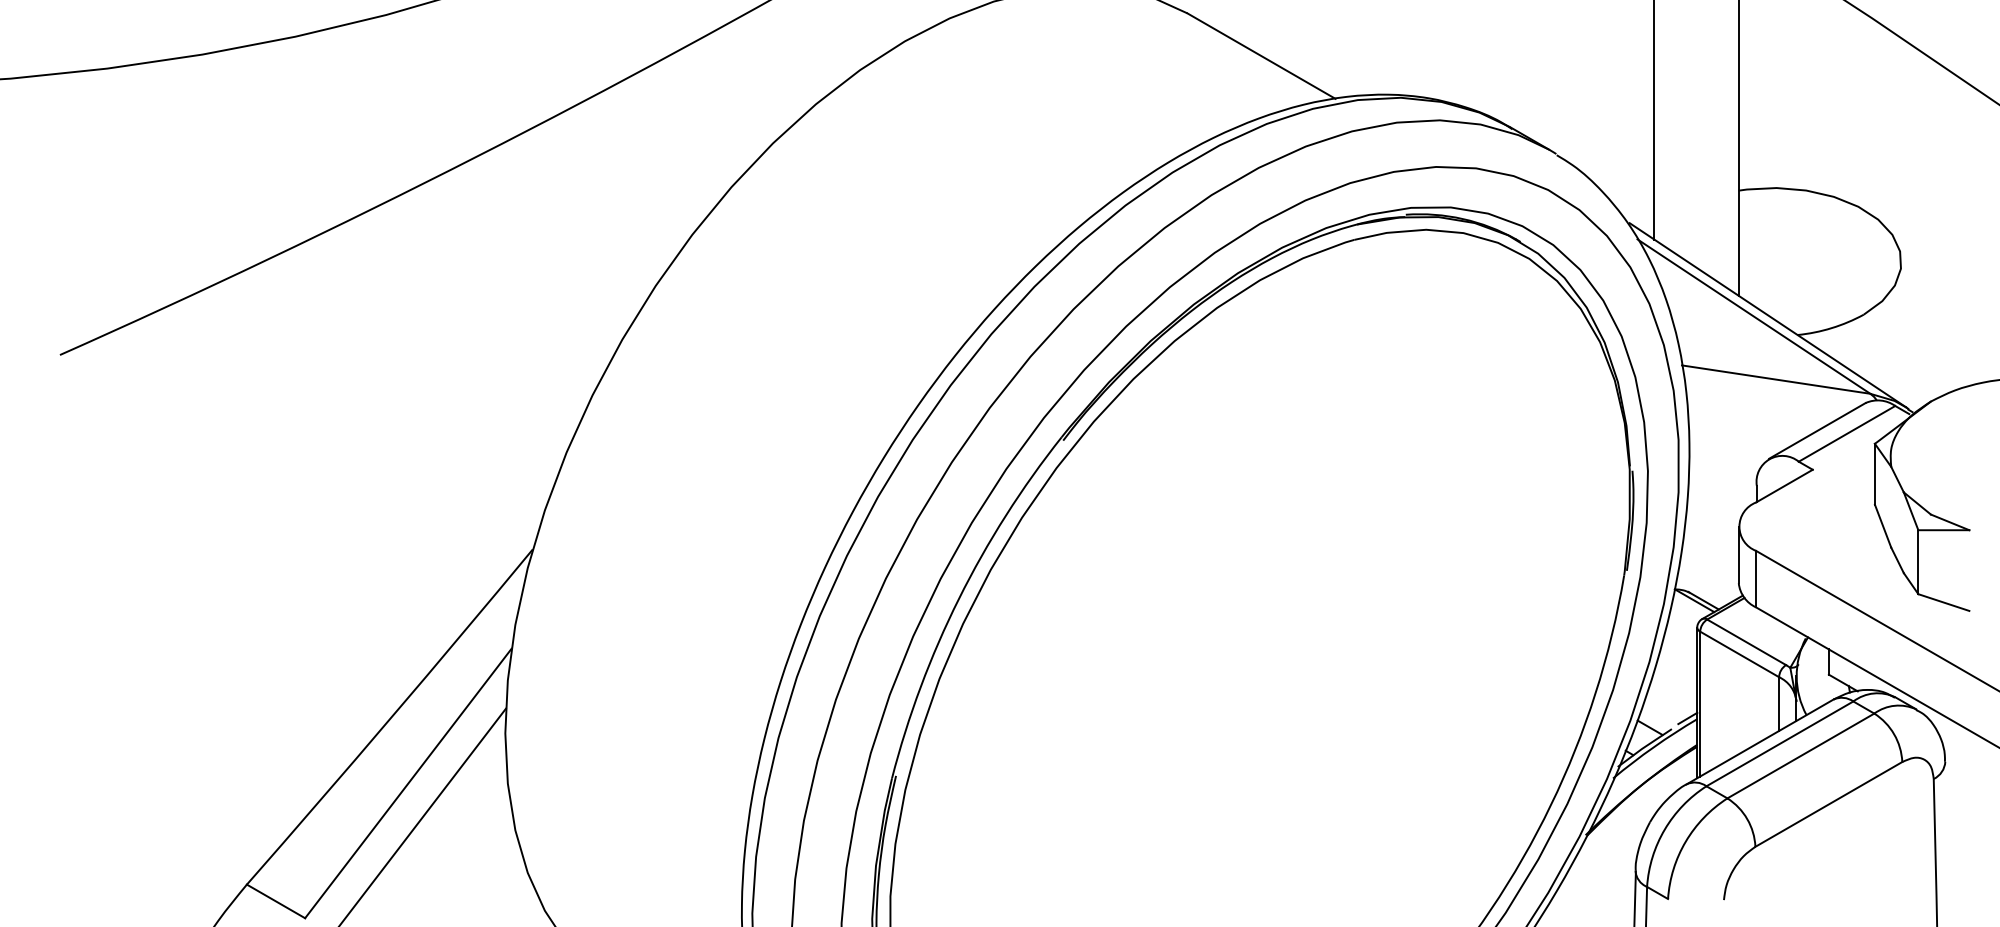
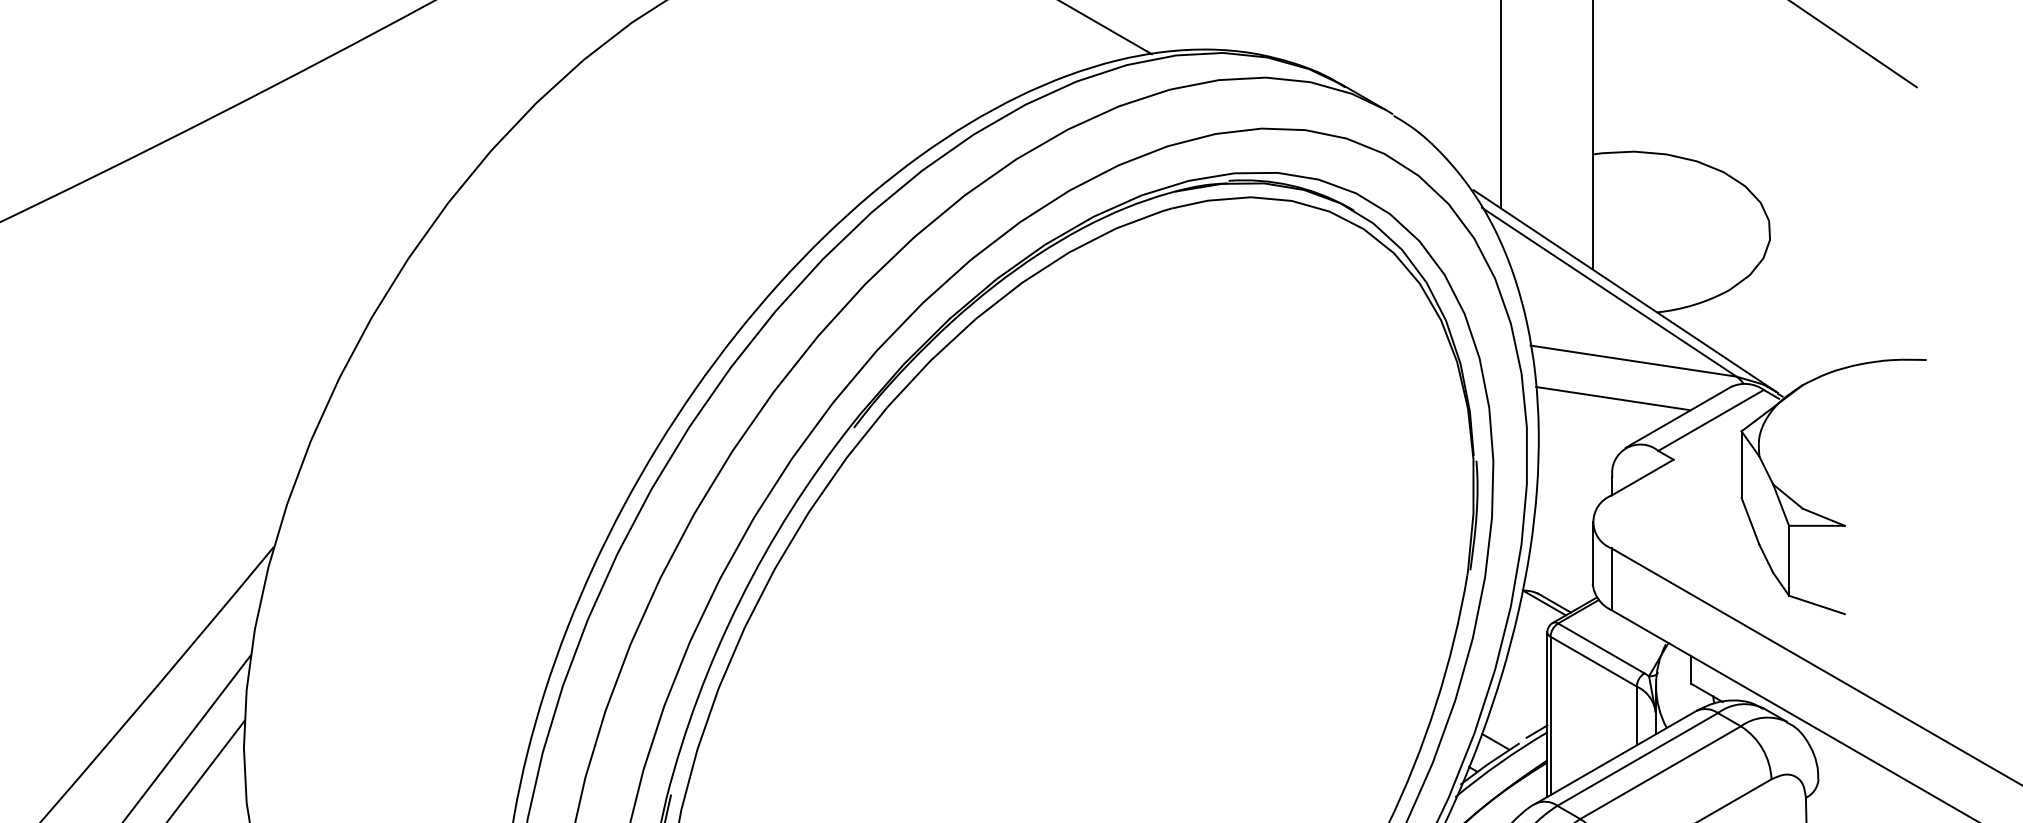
line: (1757, 413) -> (1613, 398), added

